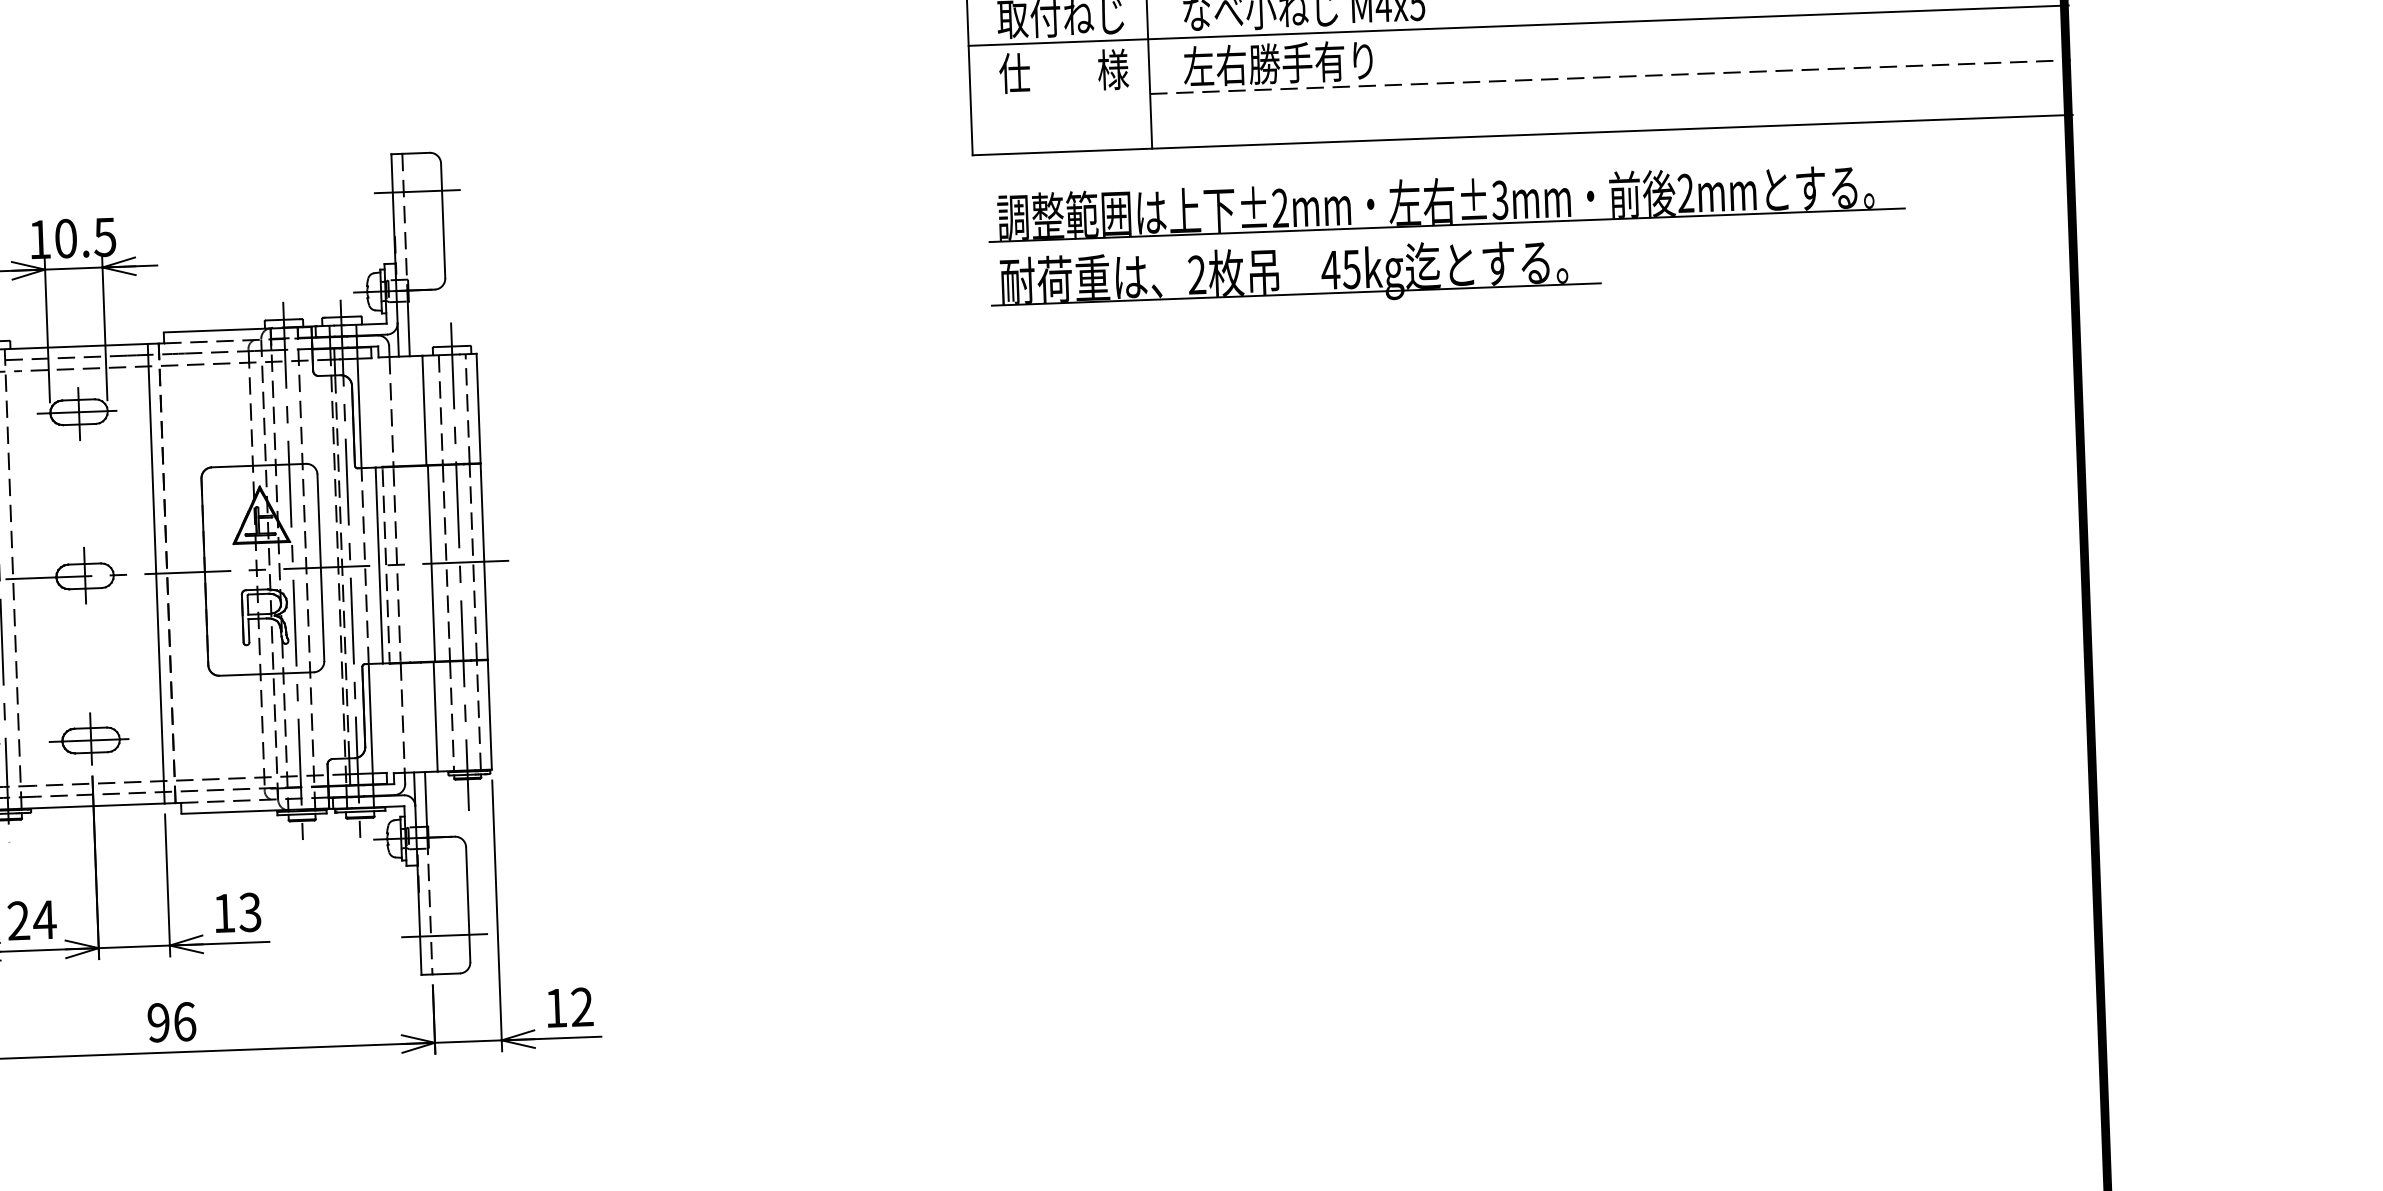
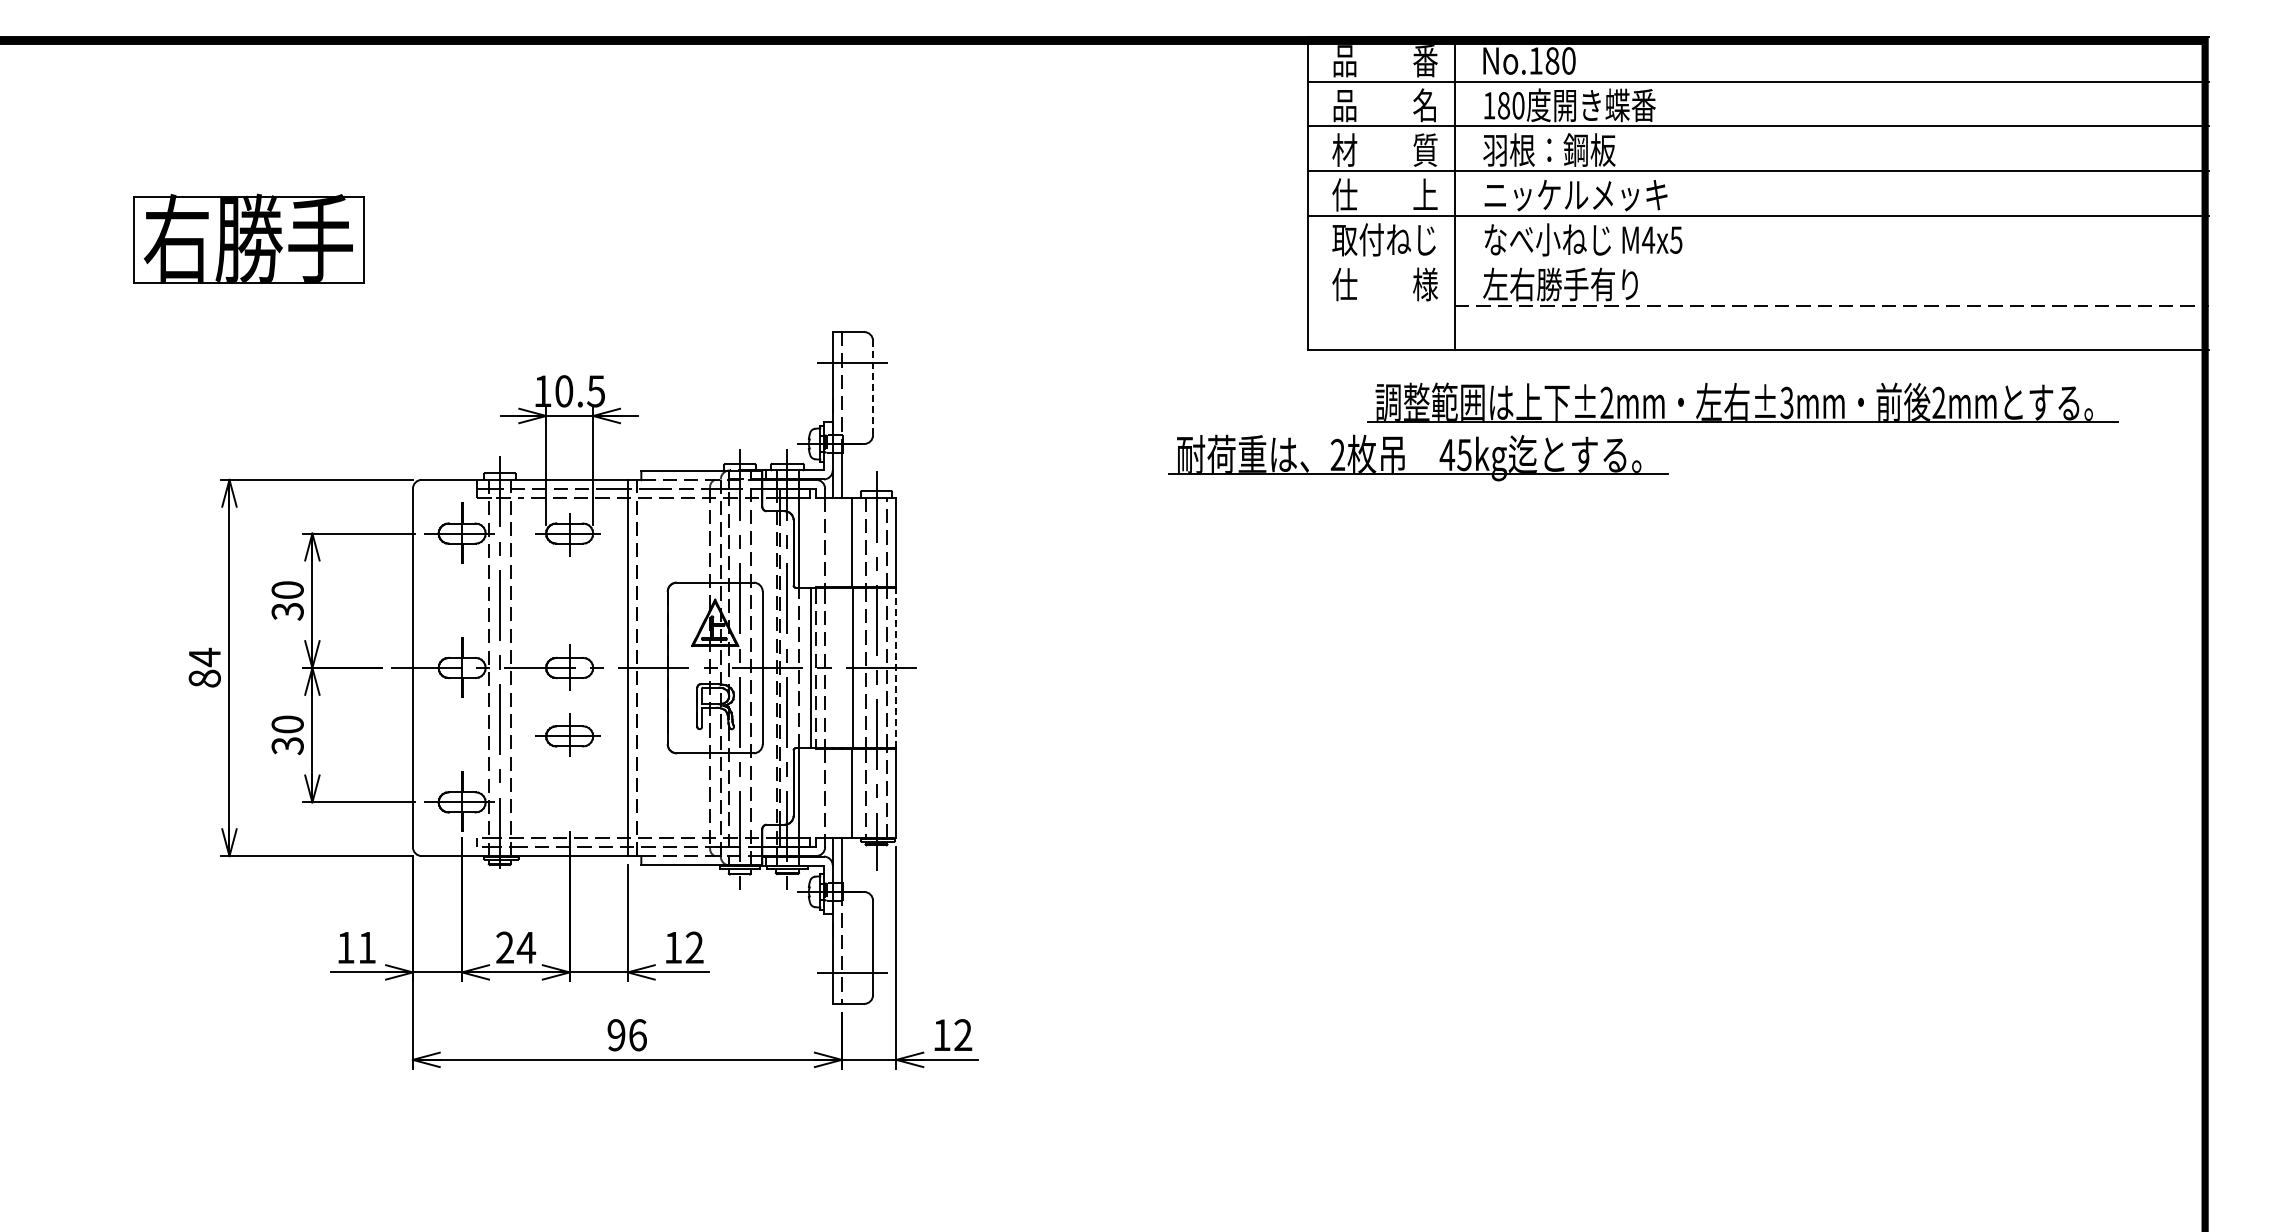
line: (1518, 25) -> (1758, 260), removed
part: (1445, 201) -> (1742, 402), moved
line: (443, 220) -> (873, 387), solid -> dashed
part: (1278, 275) -> (1404, 457), moved
line: (484, 561) -> (896, 667), solid -> dashed
part: (88, 738) -> (567, 734), moved
text: (250, 912) -> (694, 947), 13 -> 12

